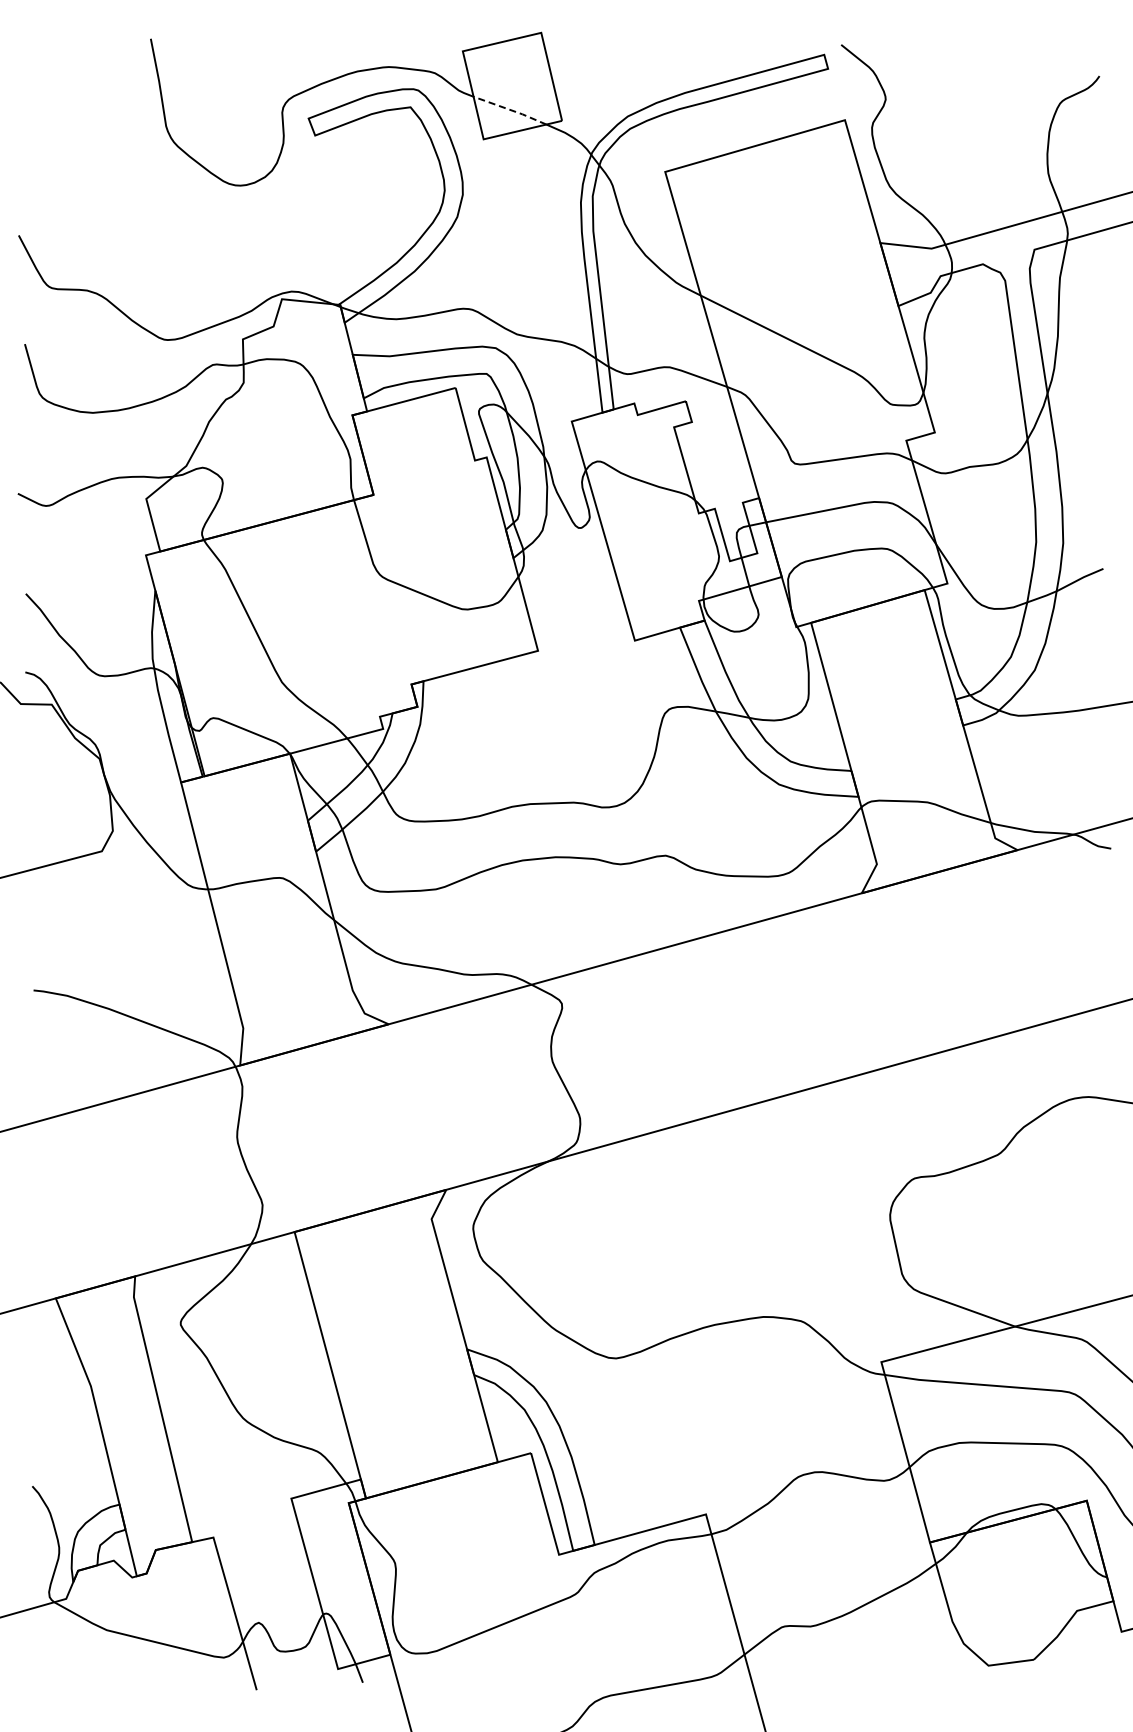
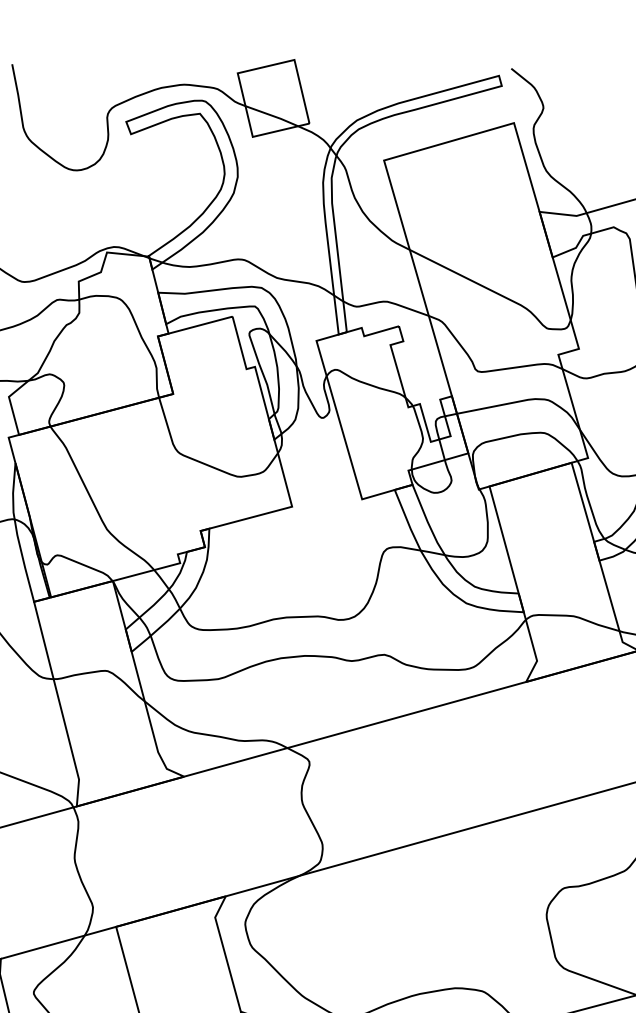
line: (511, 110) -> (272, 116), dashed -> solid

